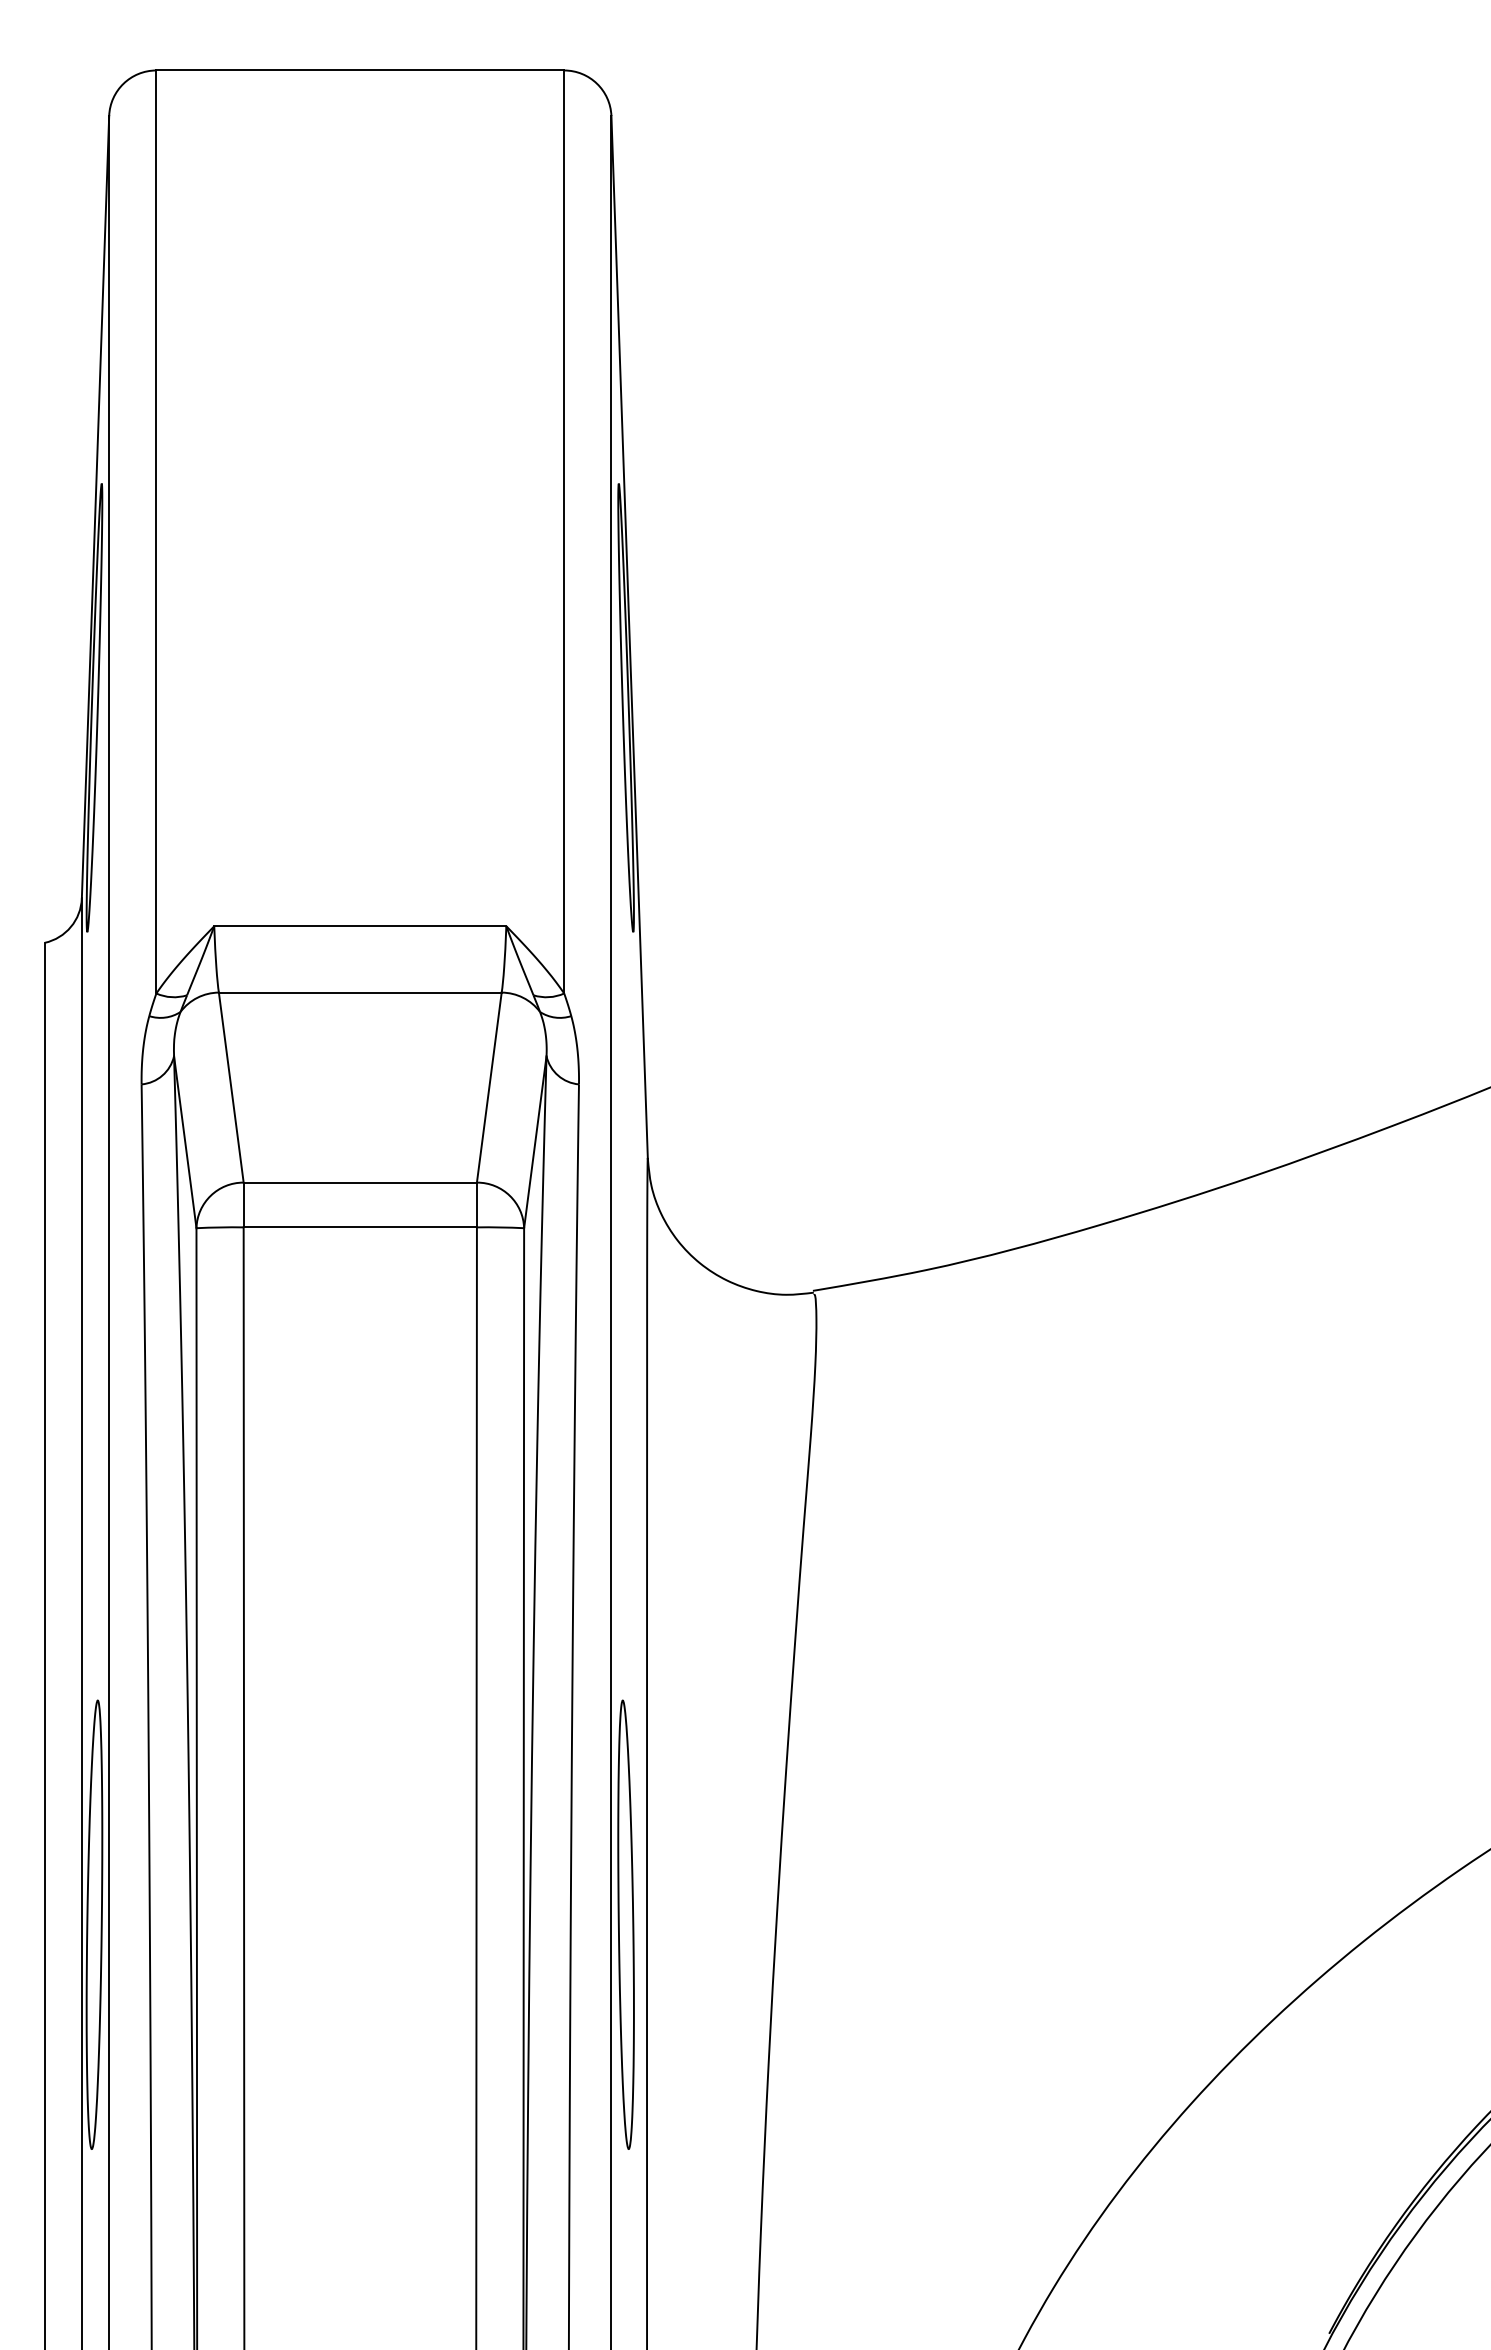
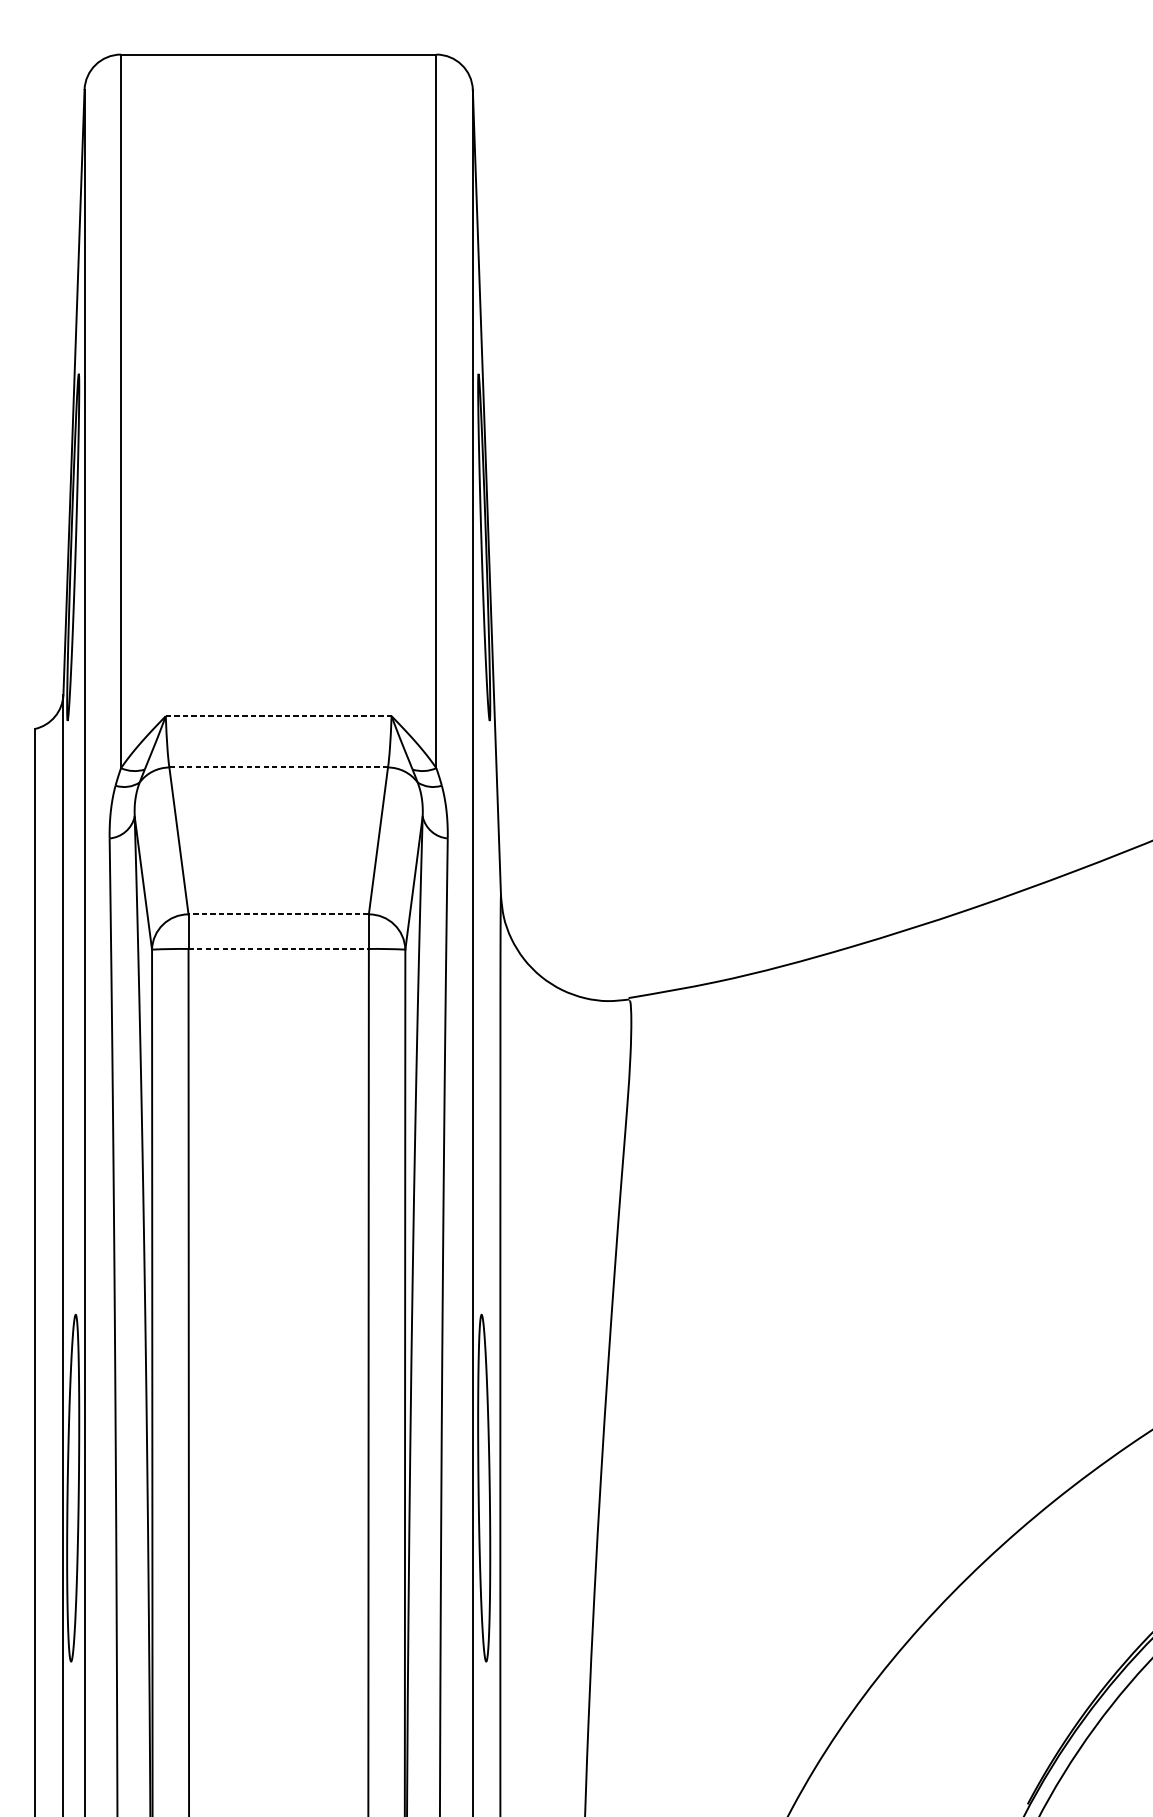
line: (360, 926) -> (278, 716), solid -> dashed
line: (359, 992) -> (278, 767), solid -> dashed
line: (360, 1182) -> (278, 914), solid -> dashed
line: (360, 1227) -> (278, 949), solid -> dashed

